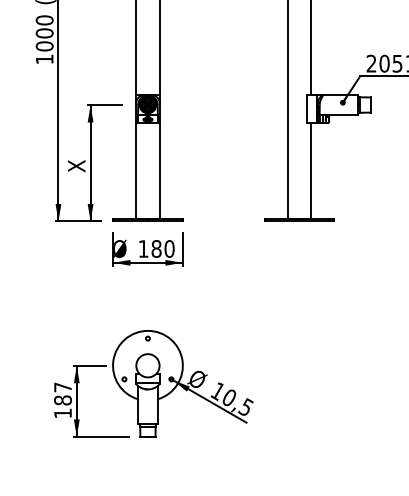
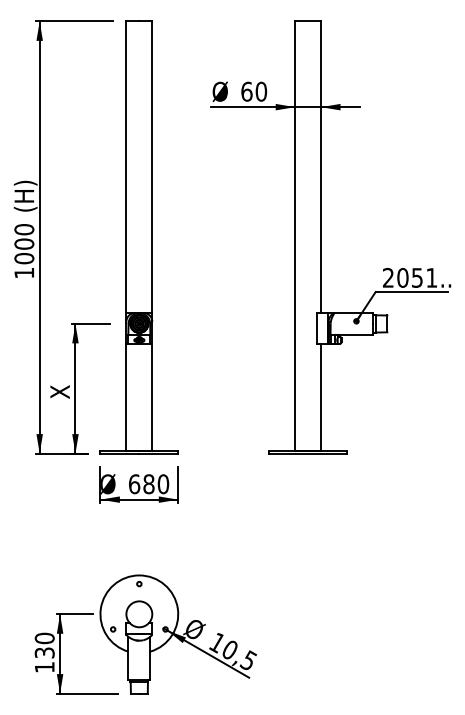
text: (143, 249) -> (134, 484), 180 -> 680
text: (62, 393) -> (44, 645), 187 -> 130

